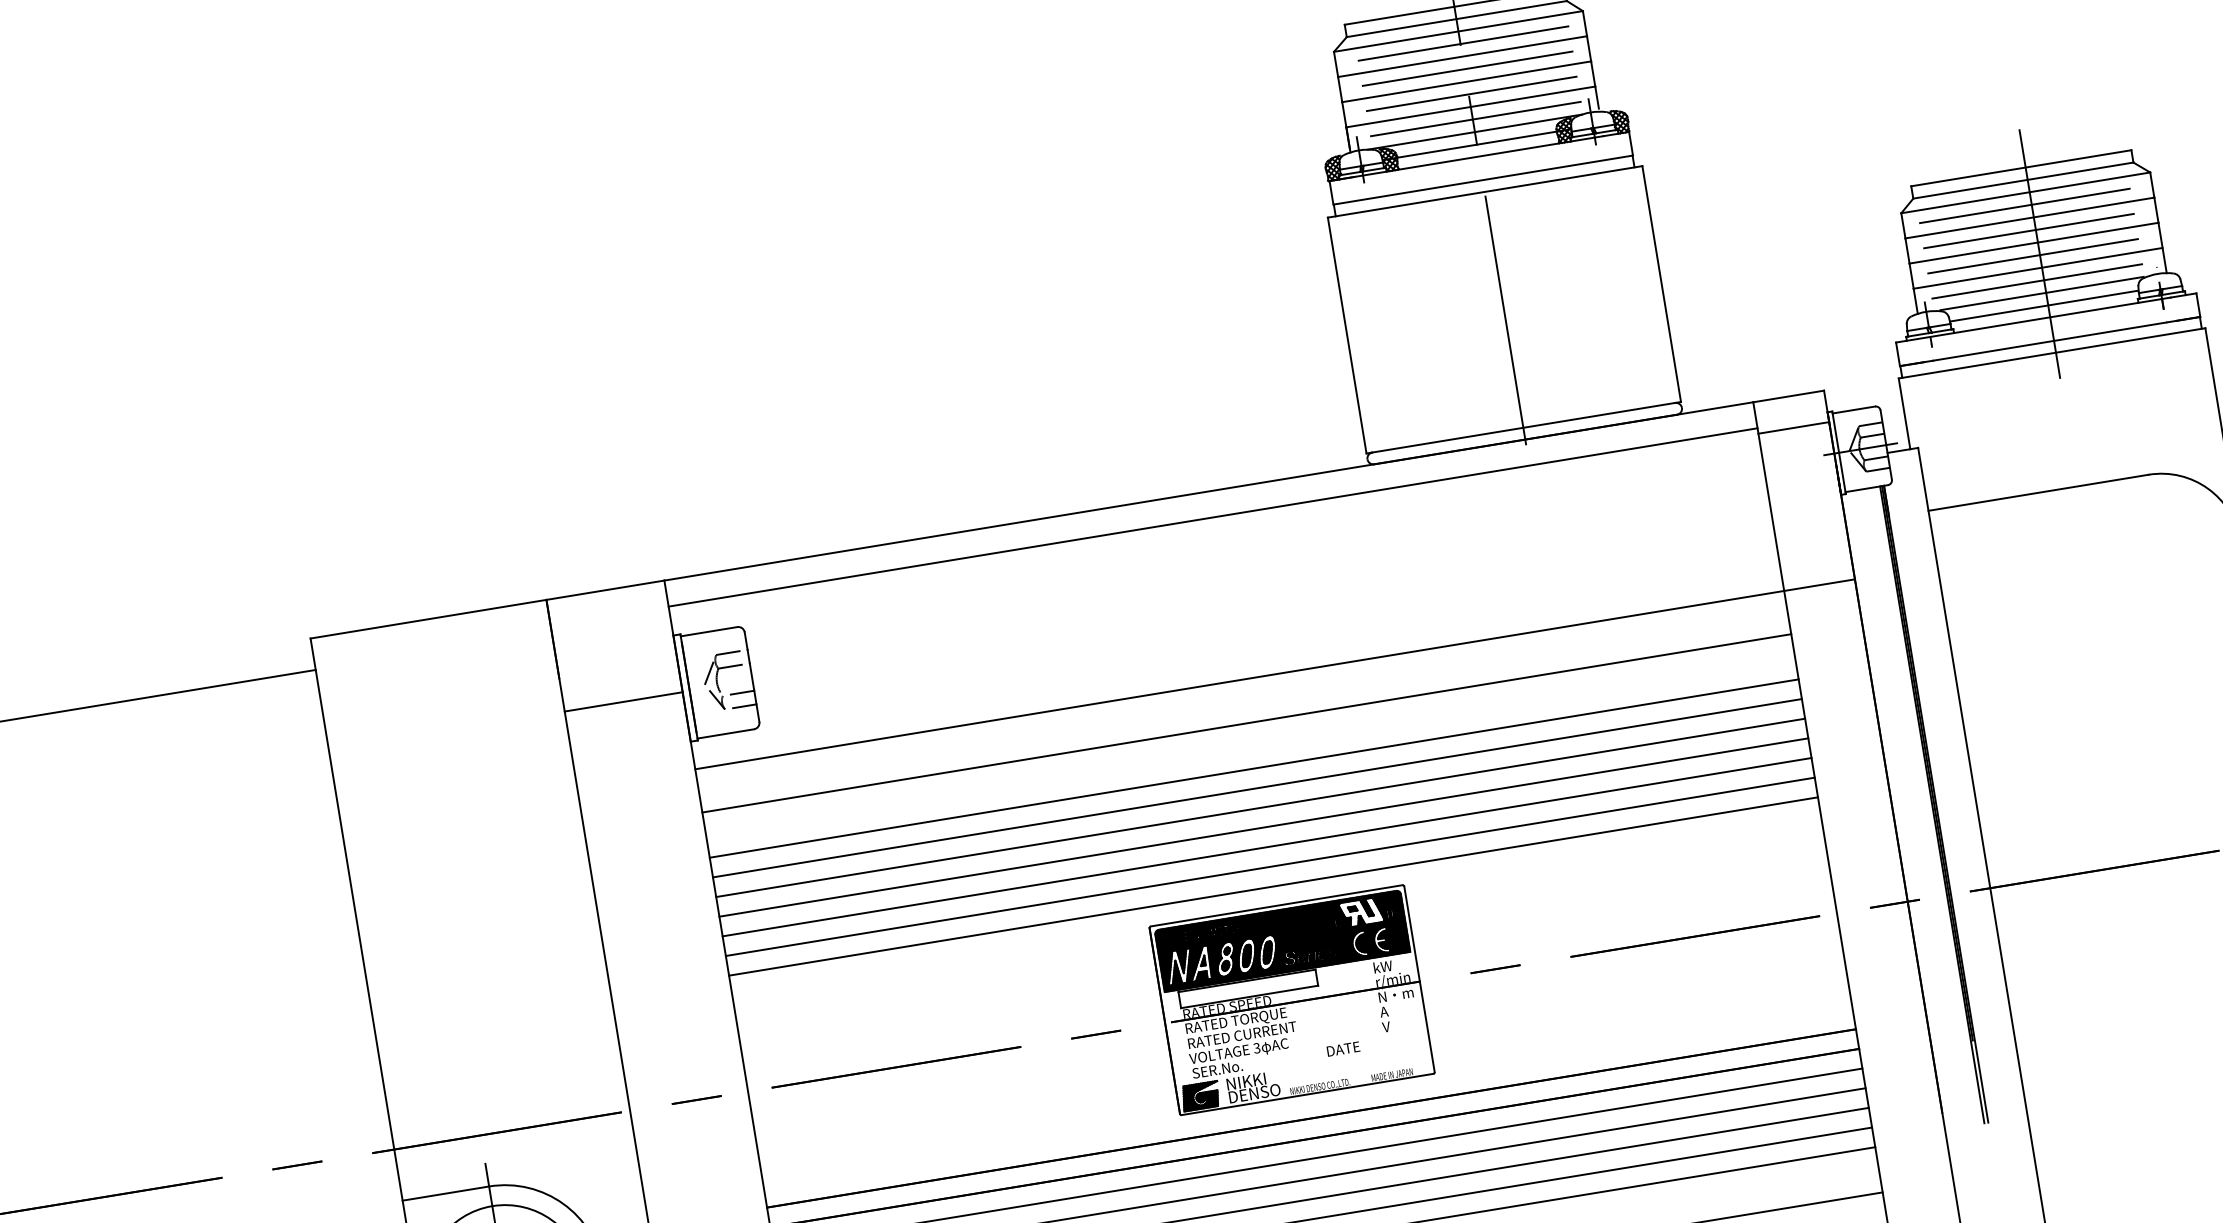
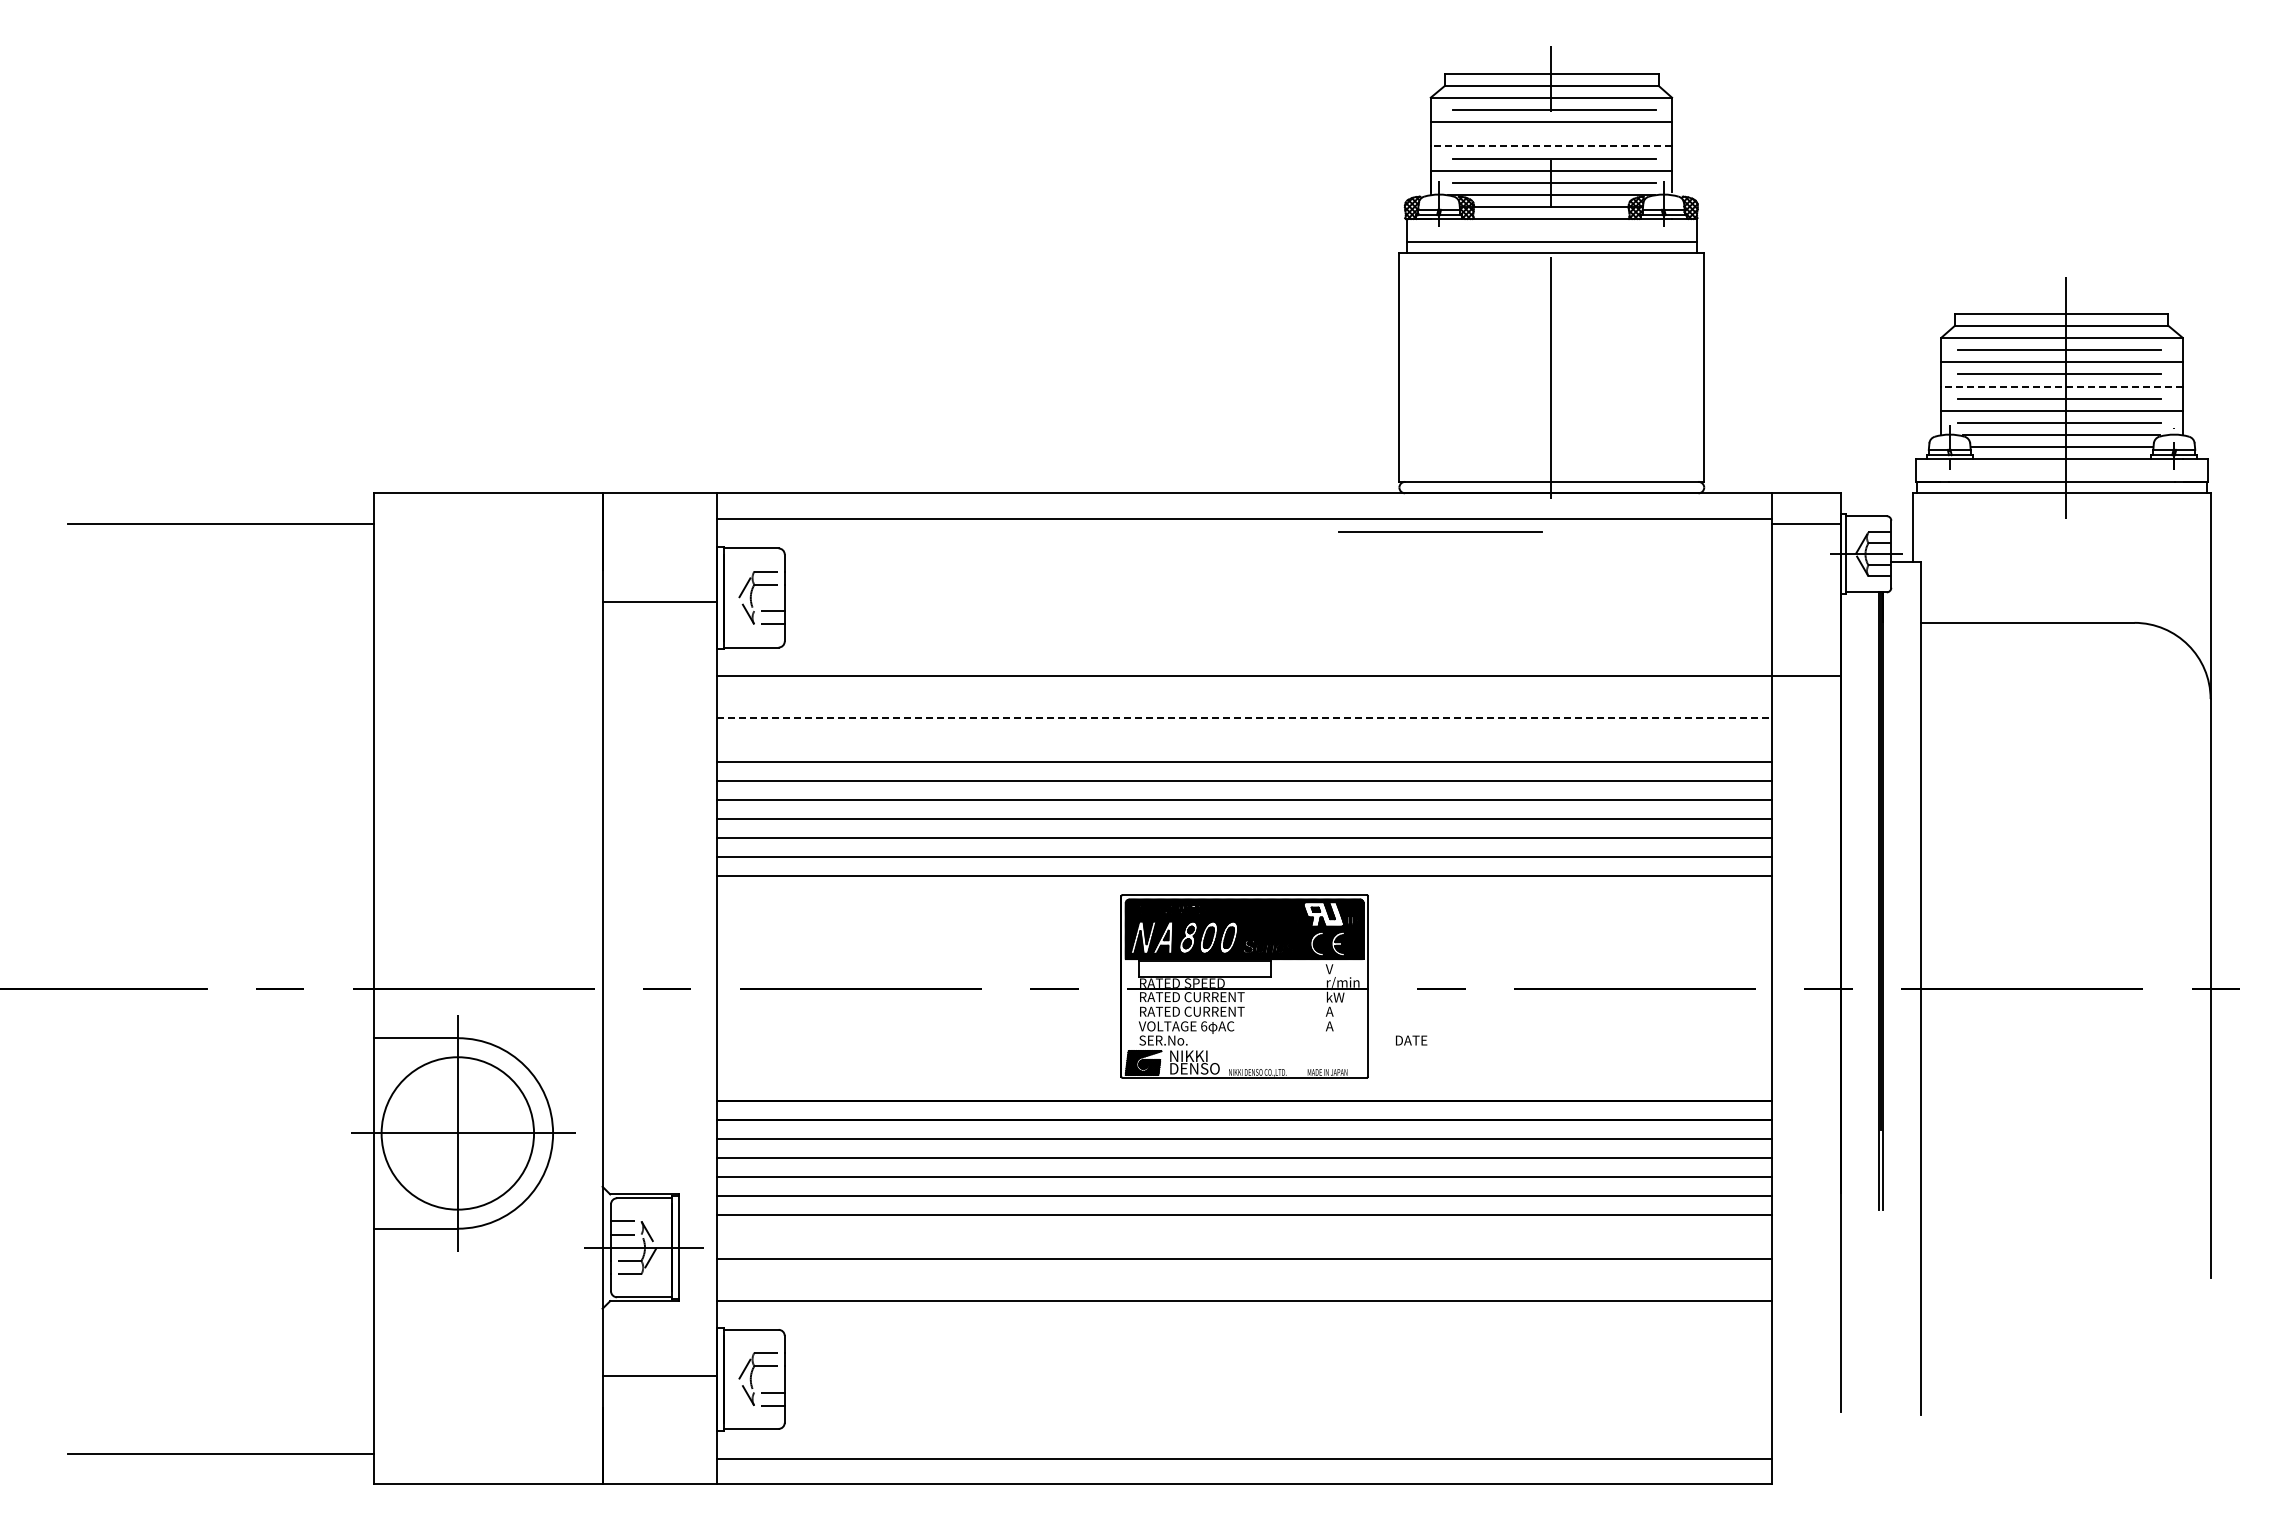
line: (1467, 67) -> (1440, 531), moved
line: (1466, 81) -> (1551, 146), solid -> dashed
line: (2034, 243) -> (2062, 386), solid -> dashed
line: (1246, 723) -> (1244, 718), solid -> dashed
text: (1381, 966) -> (1334, 968), kW -> V
text: (1395, 993) -> (1343, 996), N・m -> kW
text: (1263, 1017) -> (1214, 998), RATED TORQUE -> RATED CURRENT
text: (1386, 1027) -> (1329, 1026), V -> A
text: (1257, 1048) -> (1204, 1026), 3 -> 6
text: (1343, 1049) -> (1411, 1040), moved

